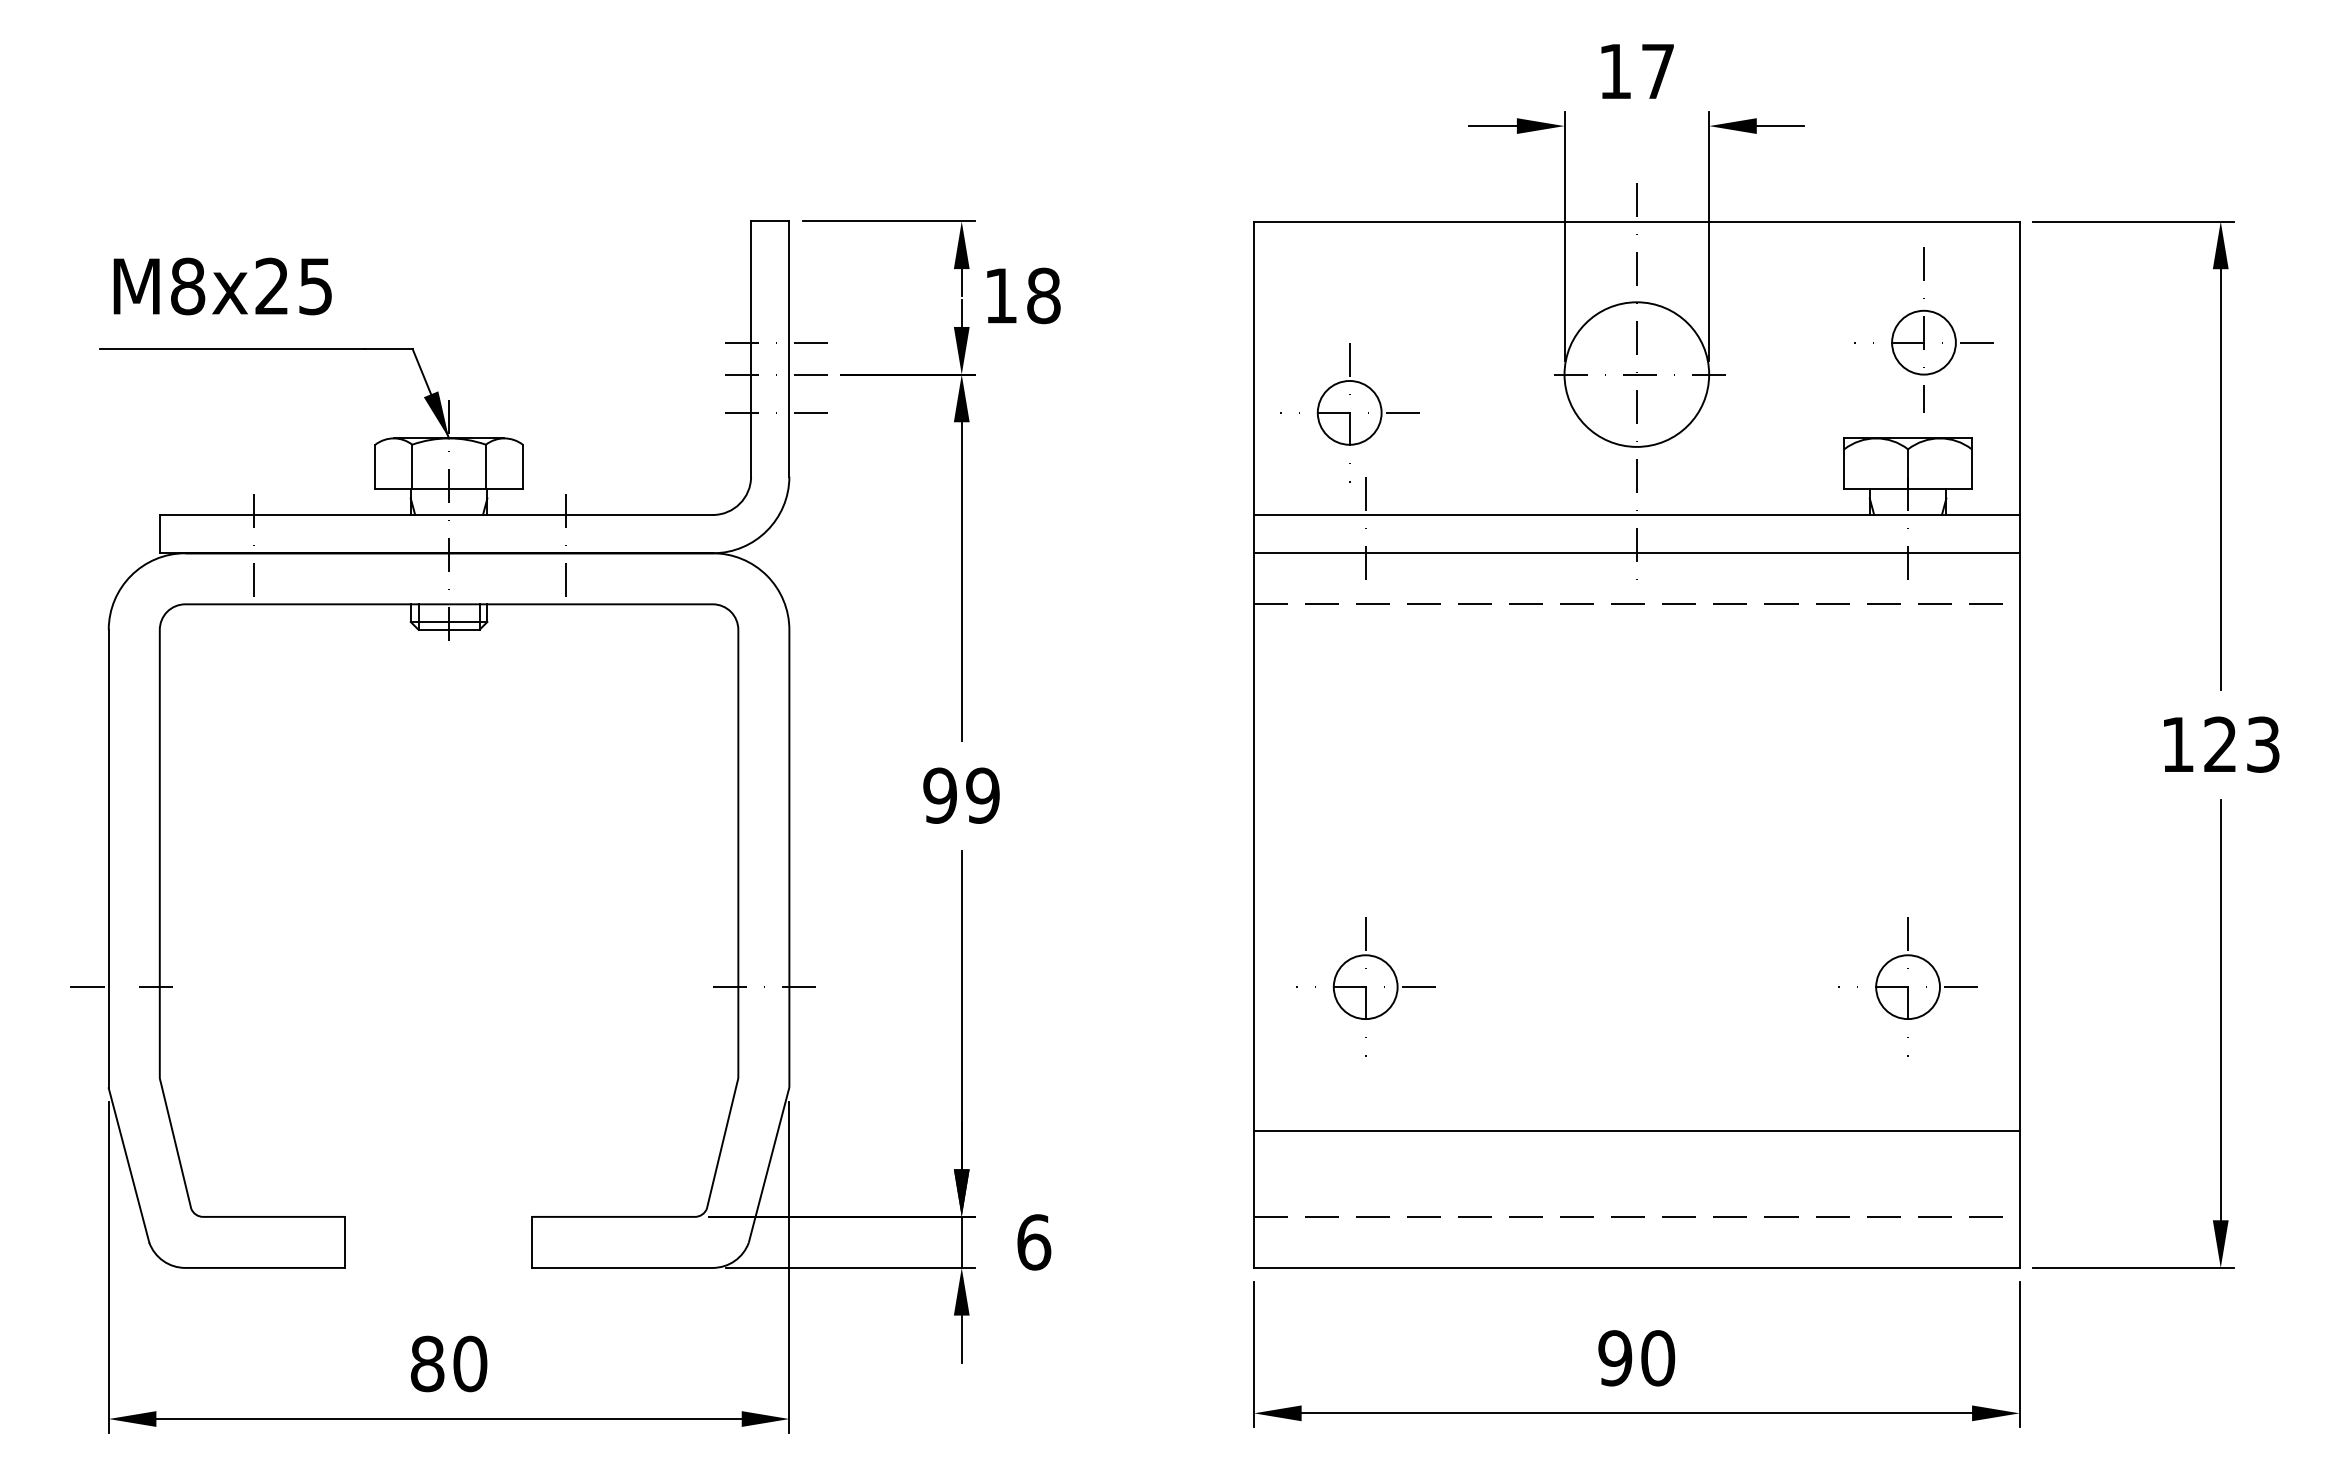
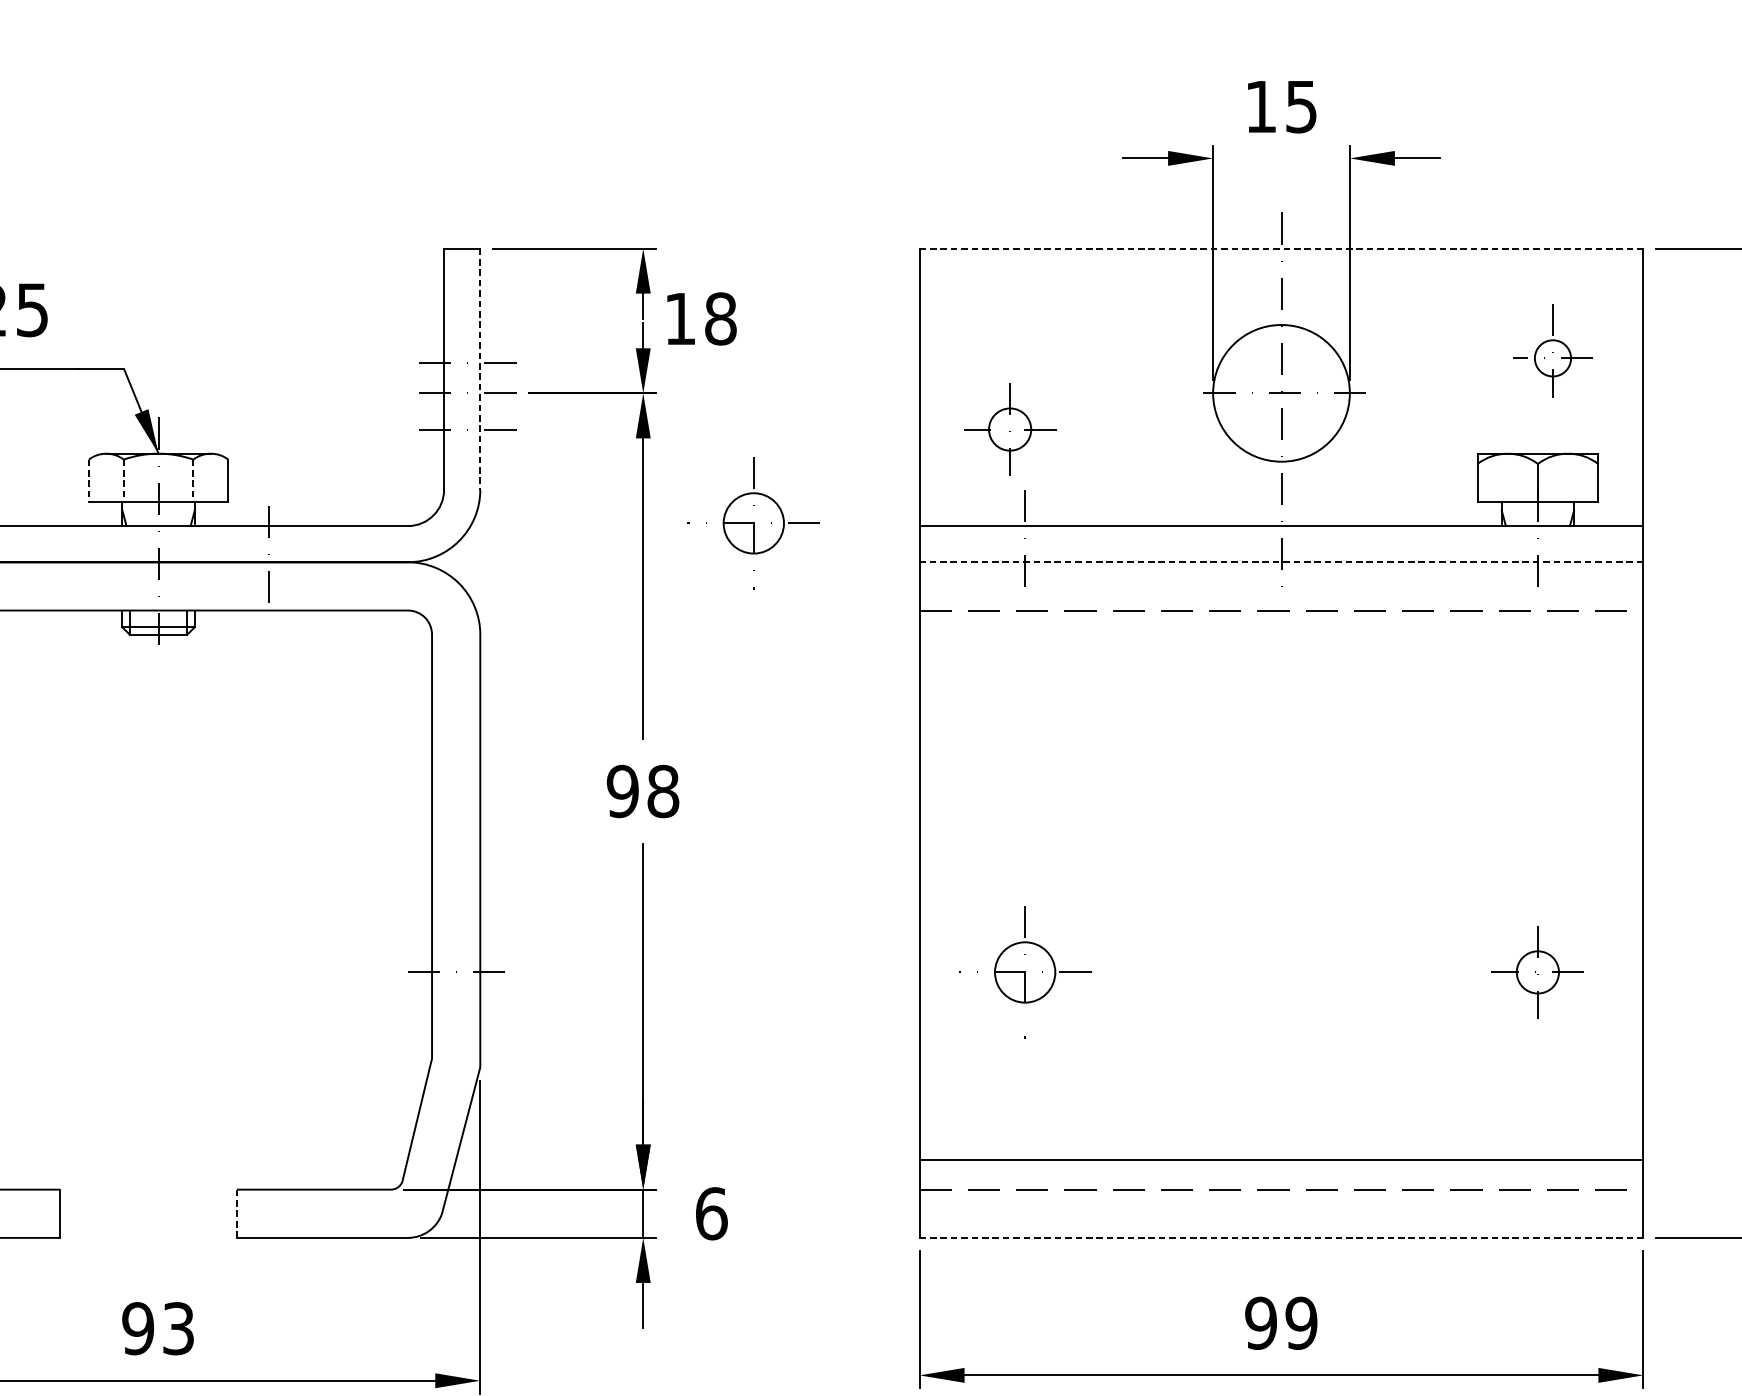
text: (1657, 71) -> (1301, 106), 17 -> 15
line: (1636, 221) -> (1281, 248), solid -> dashed
part: (1923, 329) -> (1552, 350), size x0.6
line: (789, 349) -> (480, 369), solid -> dashed
part: (1349, 412) -> (1009, 429), size x0.7
line: (375, 467) -> (89, 481), solid -> dashed
line: (412, 467) -> (124, 481), solid -> dashed
line: (485, 467) -> (193, 481), solid -> dashed
part: (1078, 511) -> (753, 522), added
line: (1636, 553) -> (1281, 562), solid -> dashed
text: (982, 795) -> (662, 791), 99 -> 98
part: (1907, 986) -> (1537, 971), size x0.7
line: (1636, 1131) -> (1281, 1159), moved
line: (532, 1242) -> (237, 1213), solid -> dashed
line: (1636, 1267) -> (1281, 1237), solid -> dashed
text: (1658, 1358) -> (1301, 1323), 90 -> 99
text: (448, 1363) -> (158, 1328), 80 -> 93

